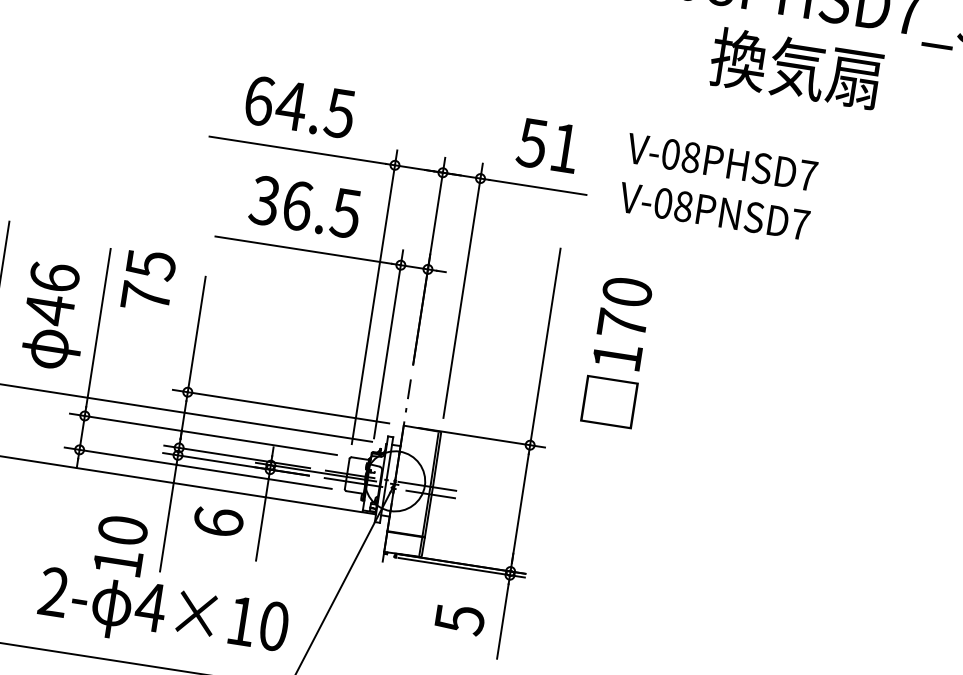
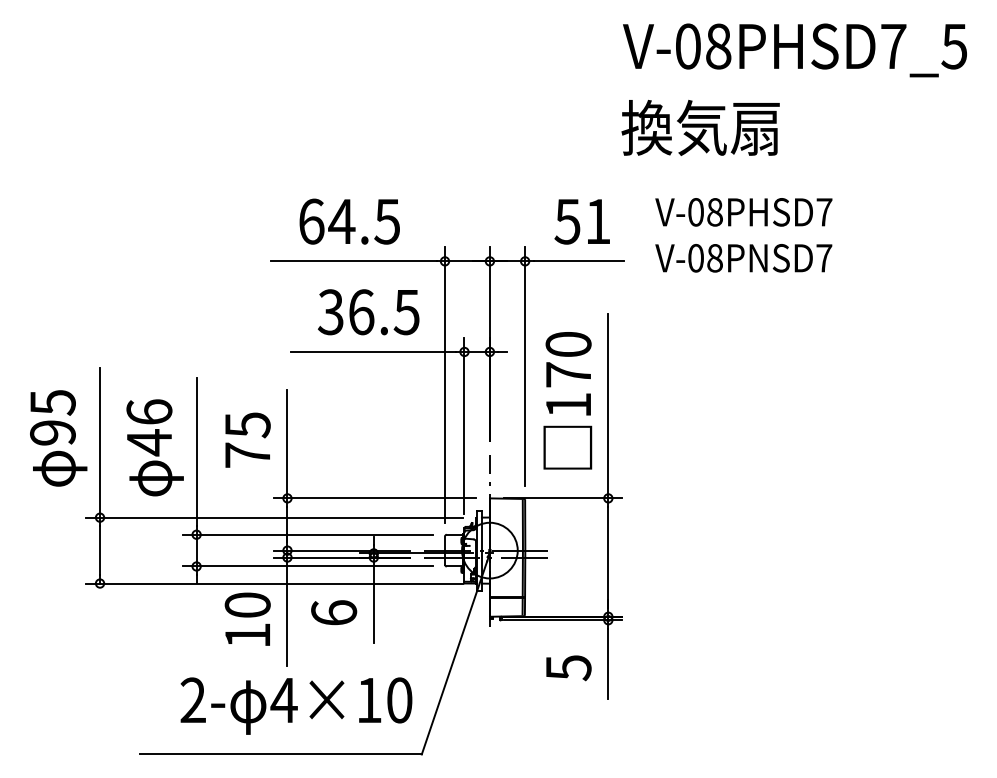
text: (796, 68) -> (700, 127), moved
text: (148, 280) -> (247, 439), moved
text: (616, 351) -> (567, 400), moved
text: (120, 544) -> (247, 618), moved

